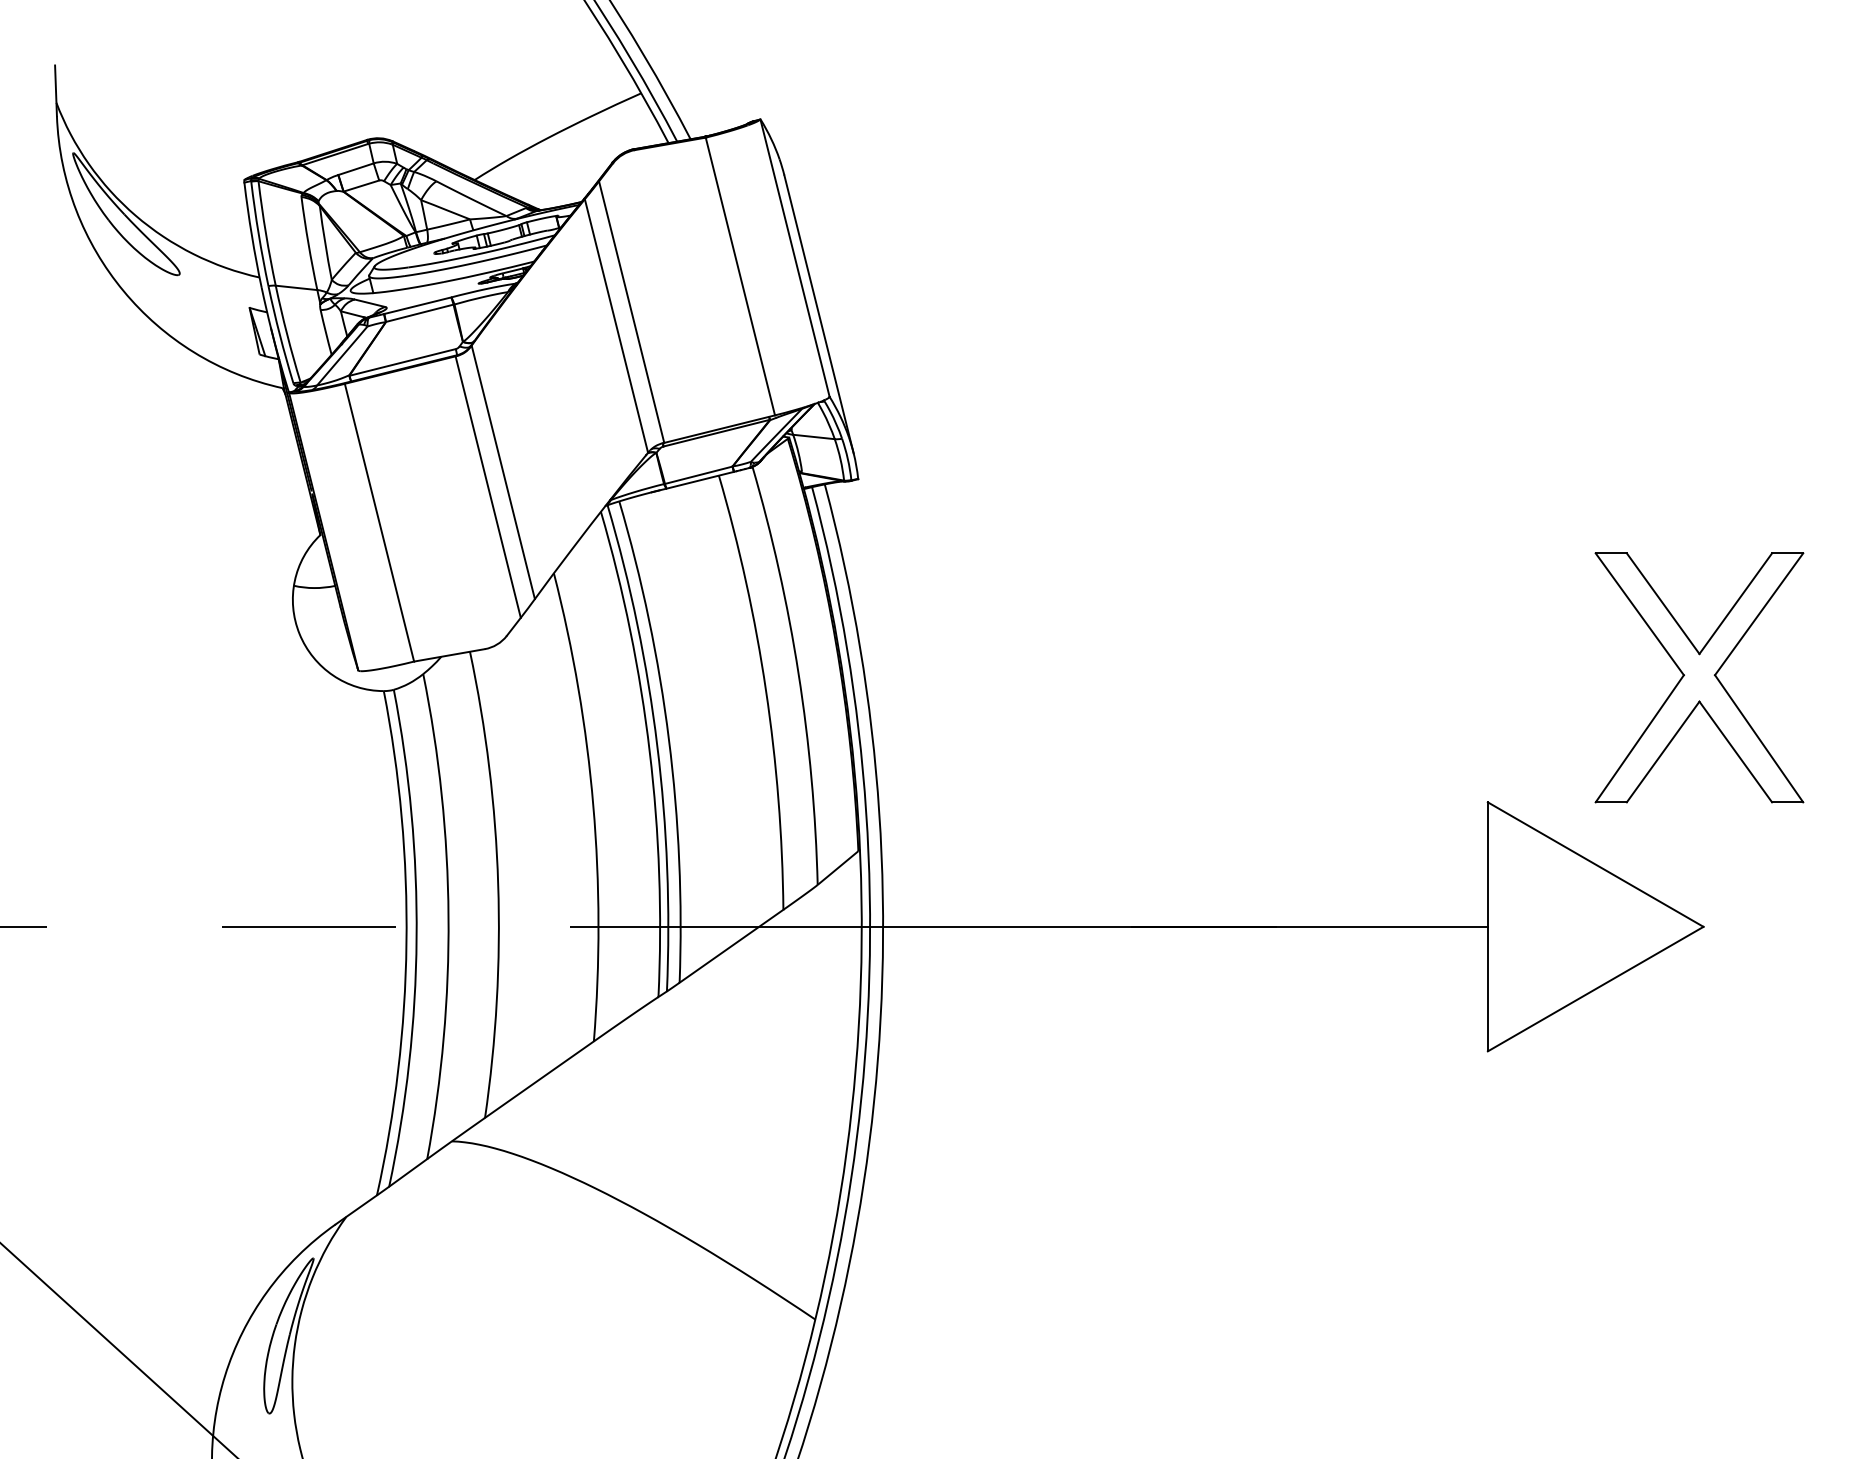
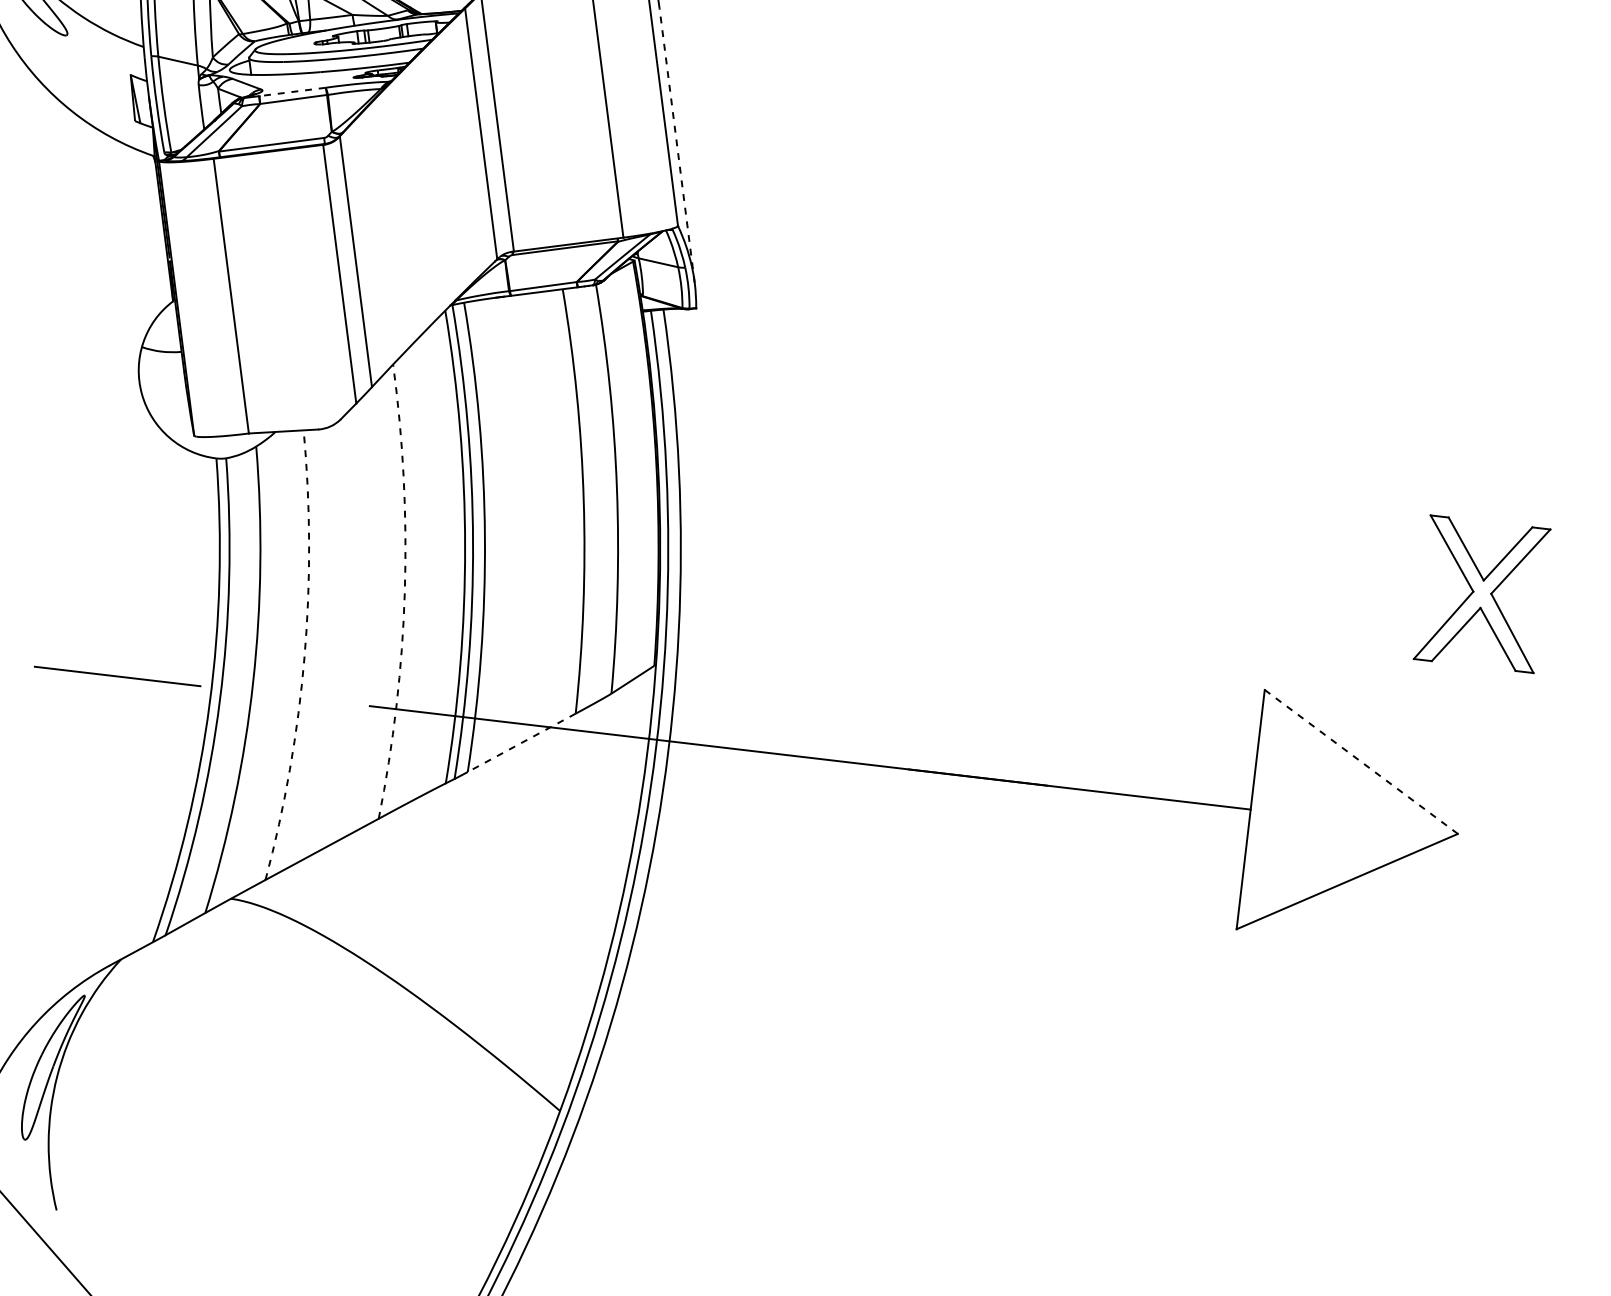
line: (417, 305) -> (292, 91), solid -> dashed
line: (818, 313) -> (676, 144), solid -> dashed
part: (1699, 677) -> (1482, 593), size x0.6
arc: (593, 805) -> (404, 592), solid -> dashed
line: (1595, 864) -> (1361, 761), solid -> dashed
arc: (498, 884) -> (304, 657), solid -> dashed
line: (731, 946) -> (521, 743), solid -> dashed

